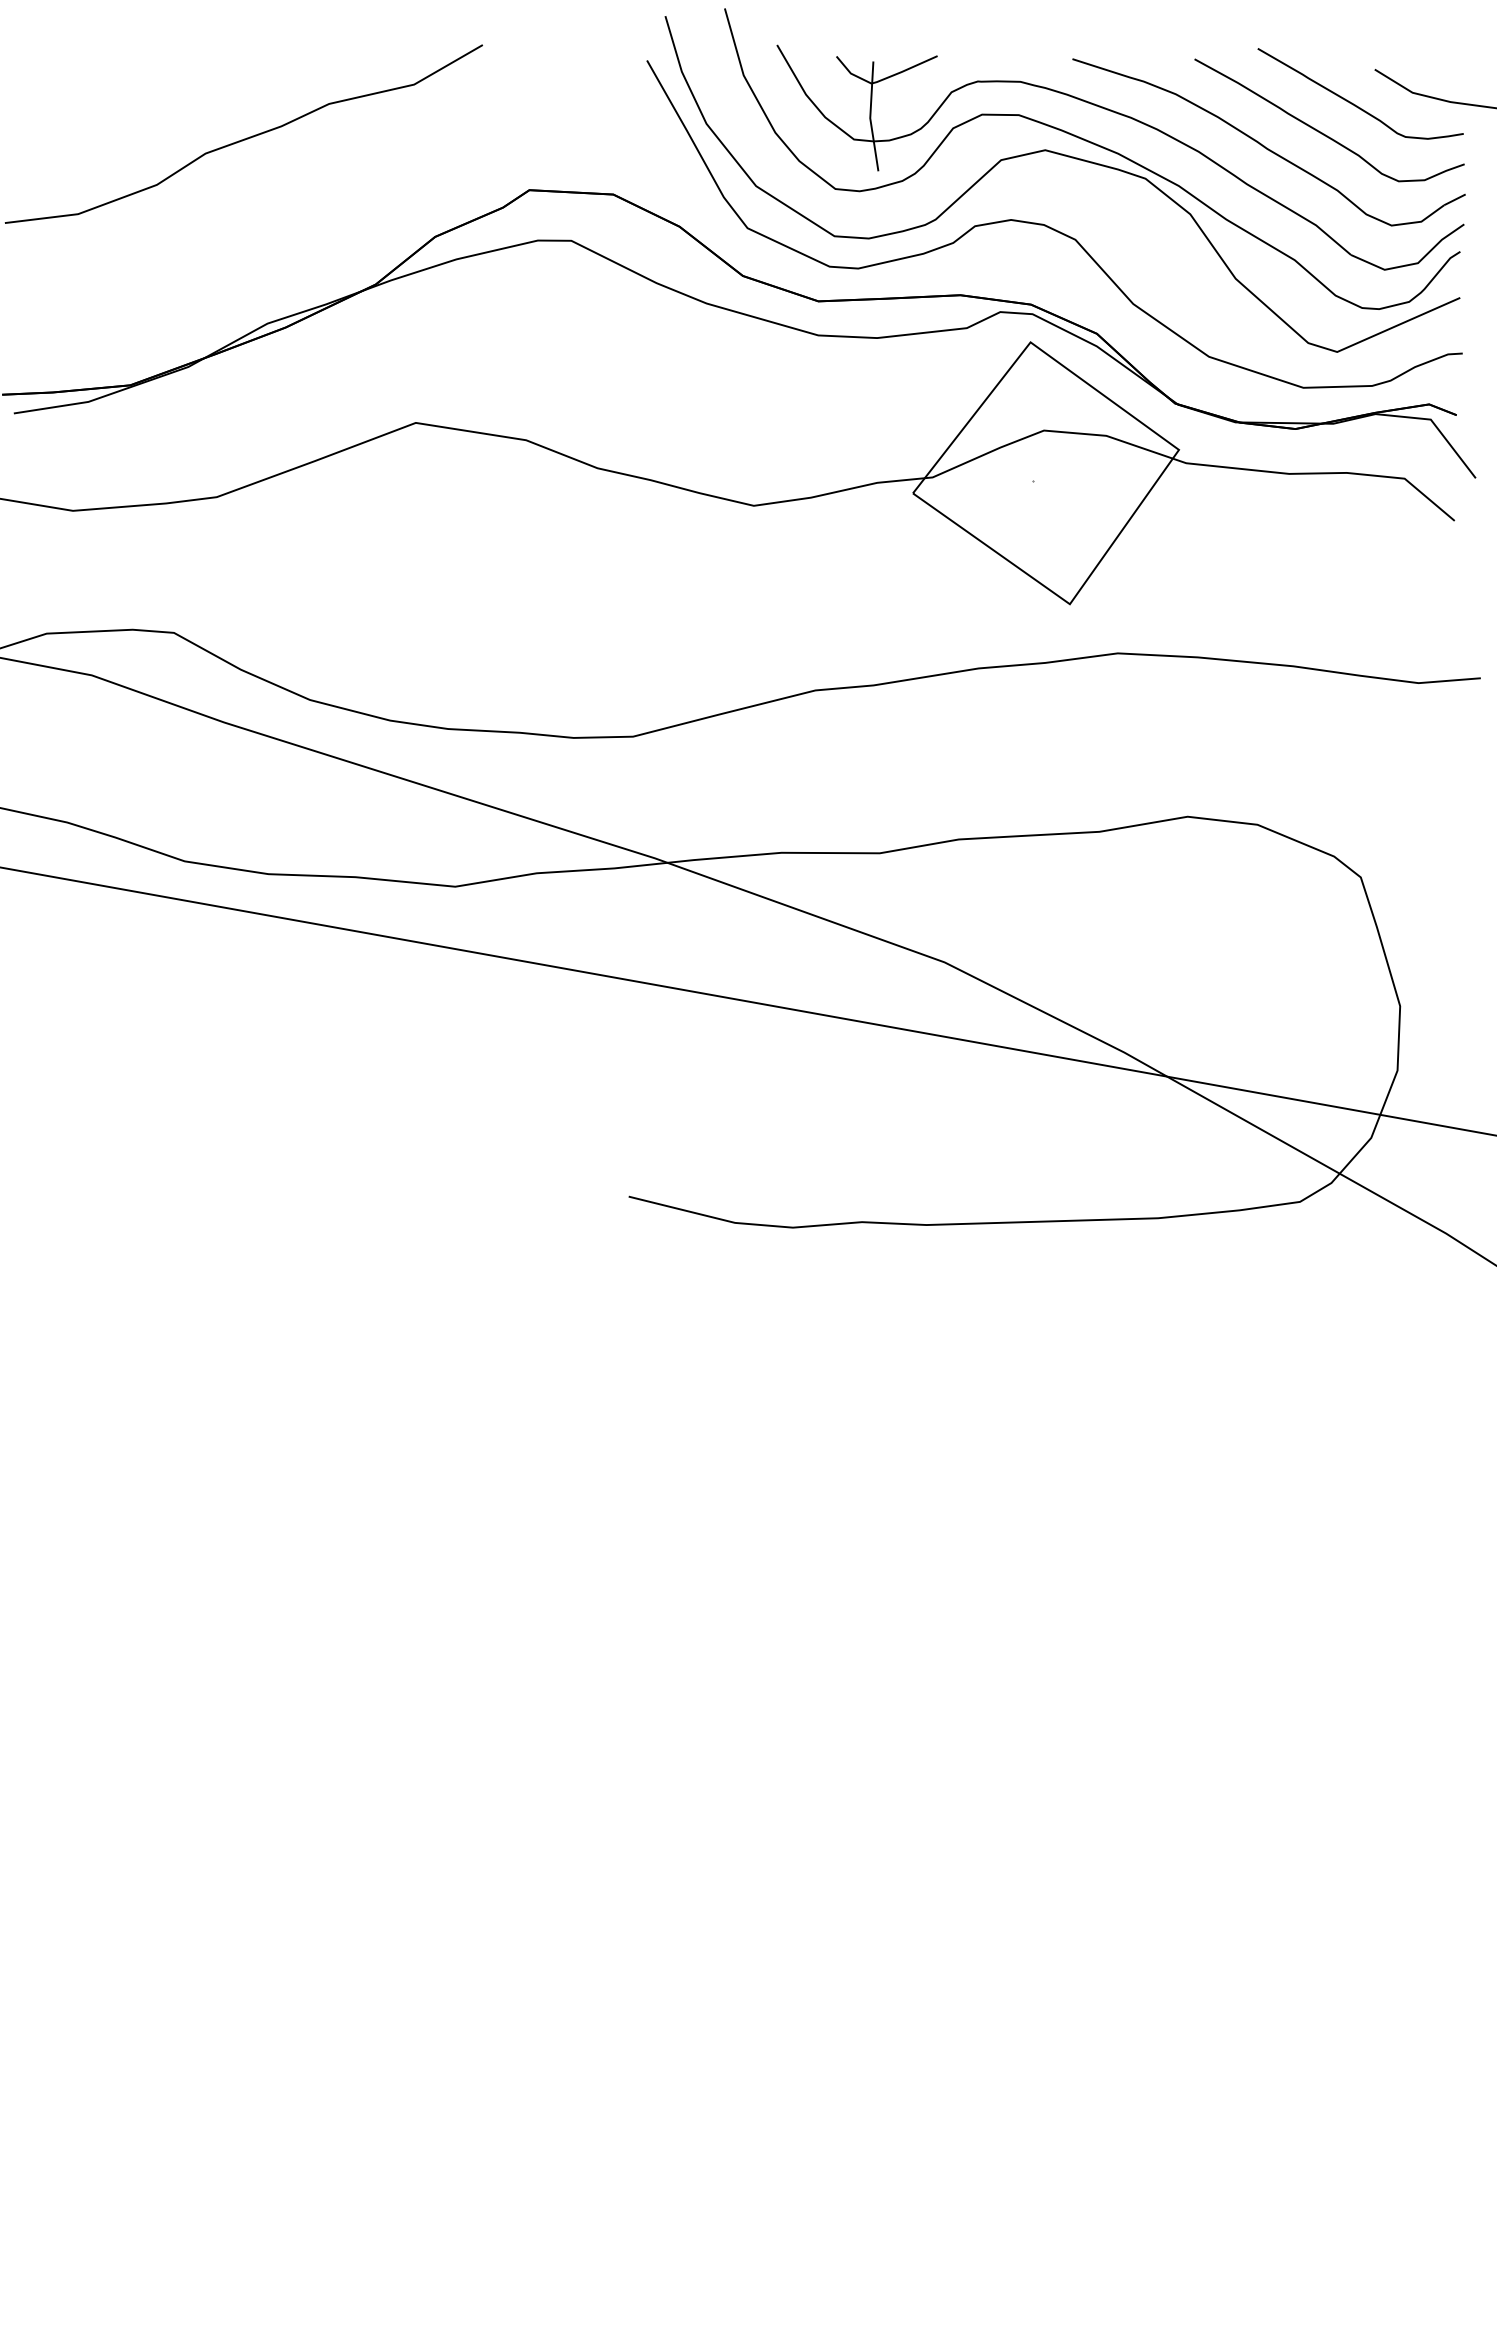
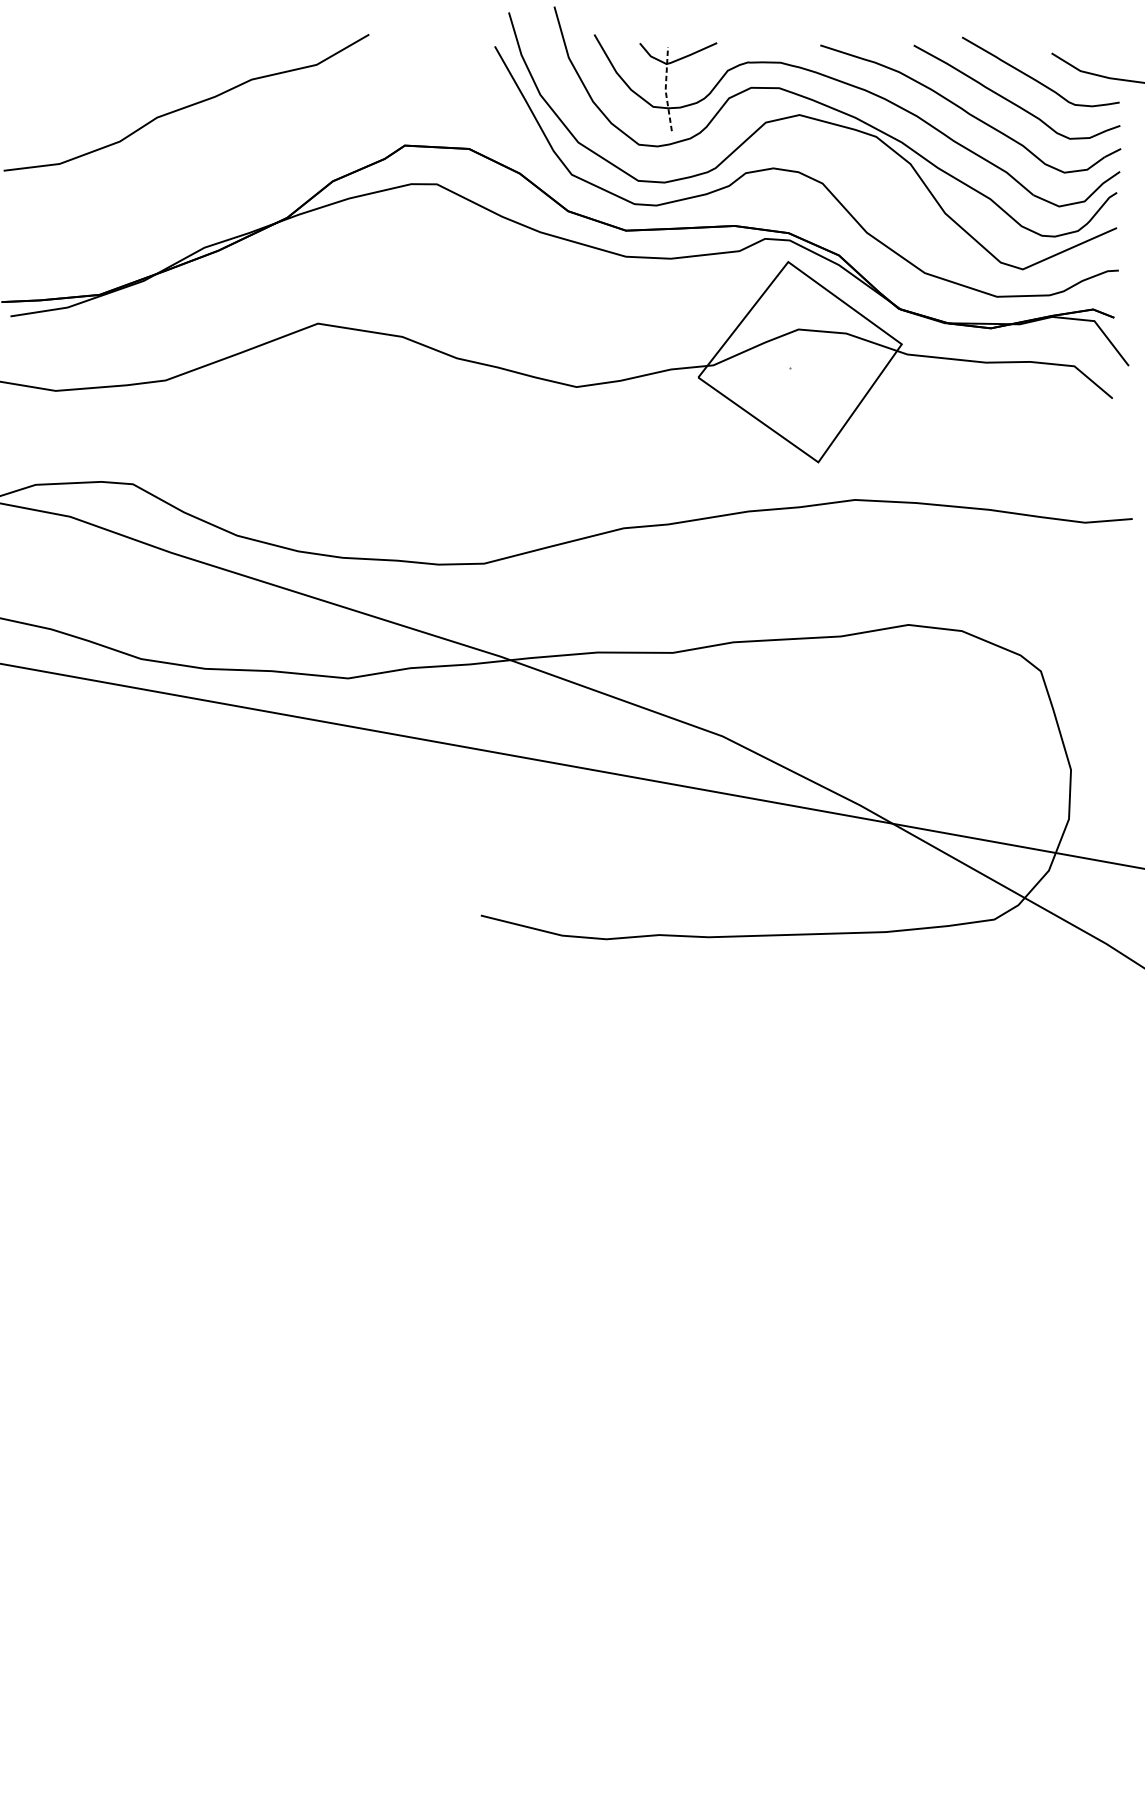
line: (870, 117) -> (665, 90), solid -> dashed

